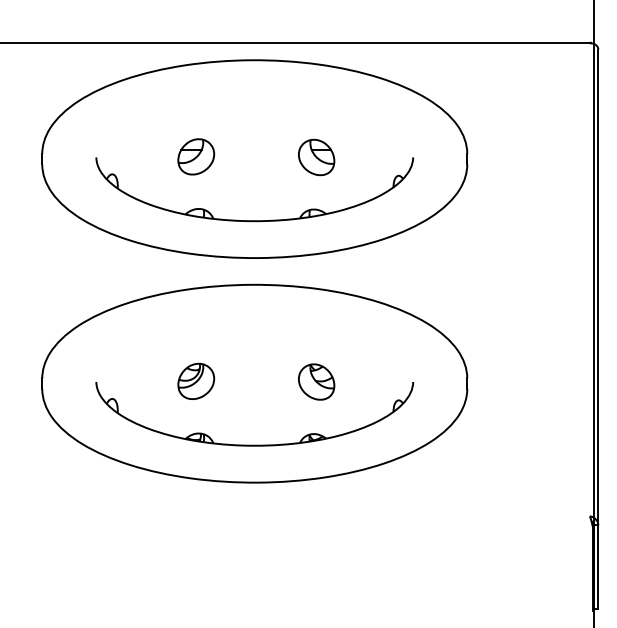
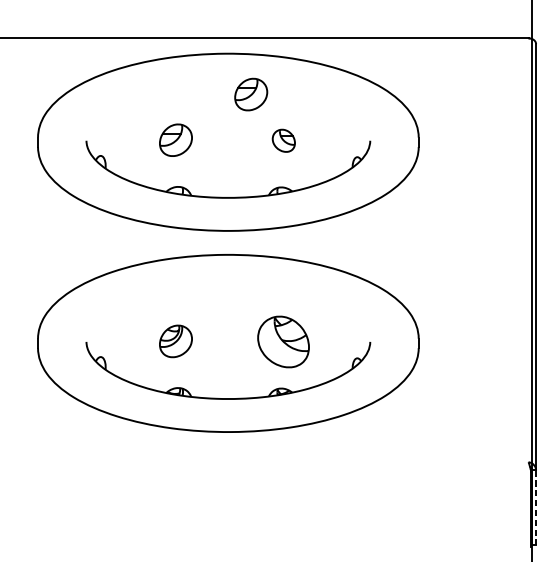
part: (280, 105) -> (251, 94), added
part: (316, 157) -> (283, 140), size x0.7
part: (316, 381) -> (283, 341), size x1.6
line: (598, 567) -> (536, 508), solid -> dashed

